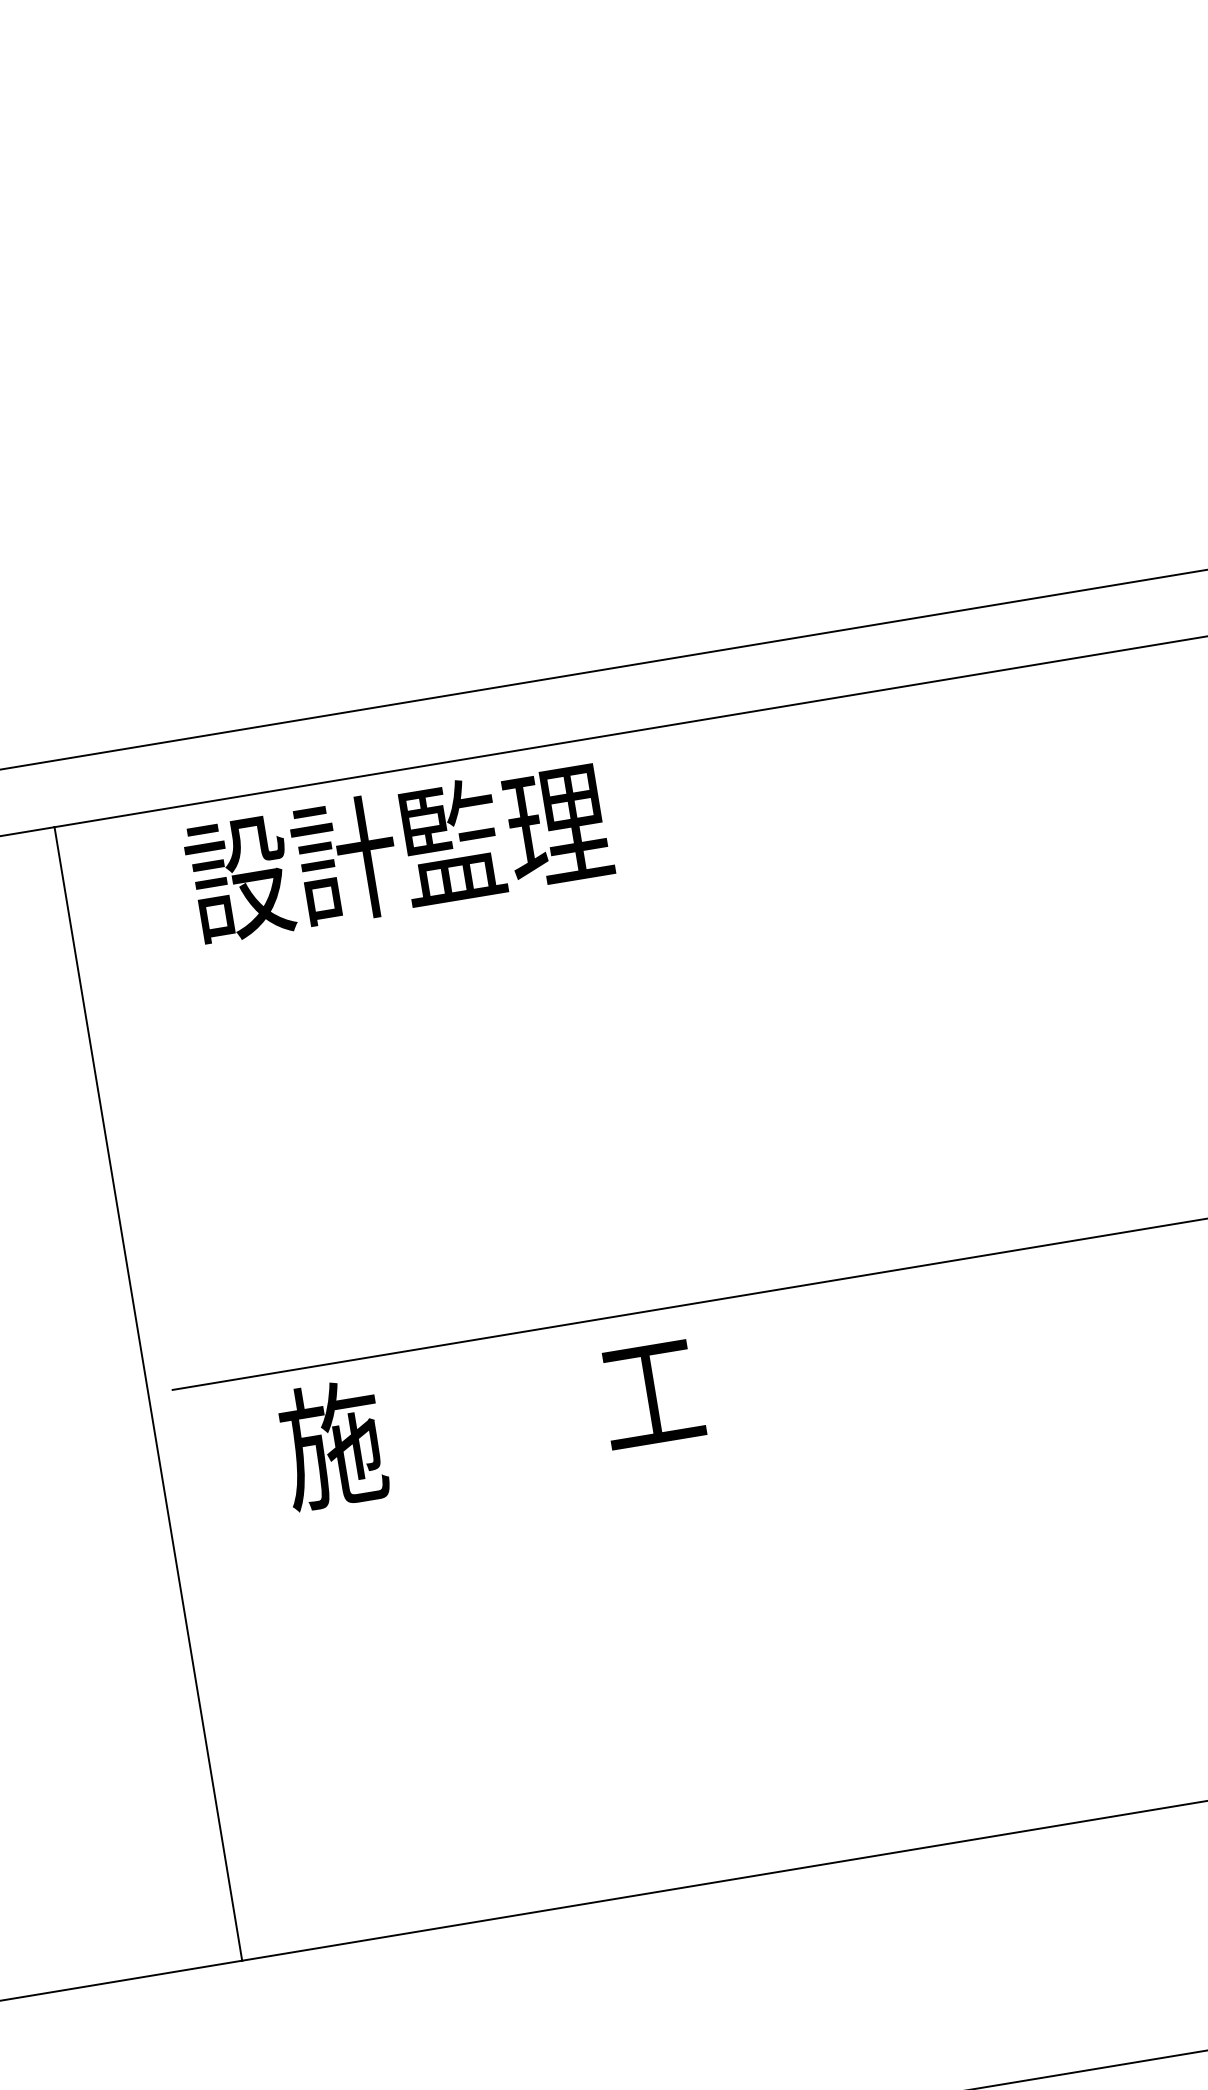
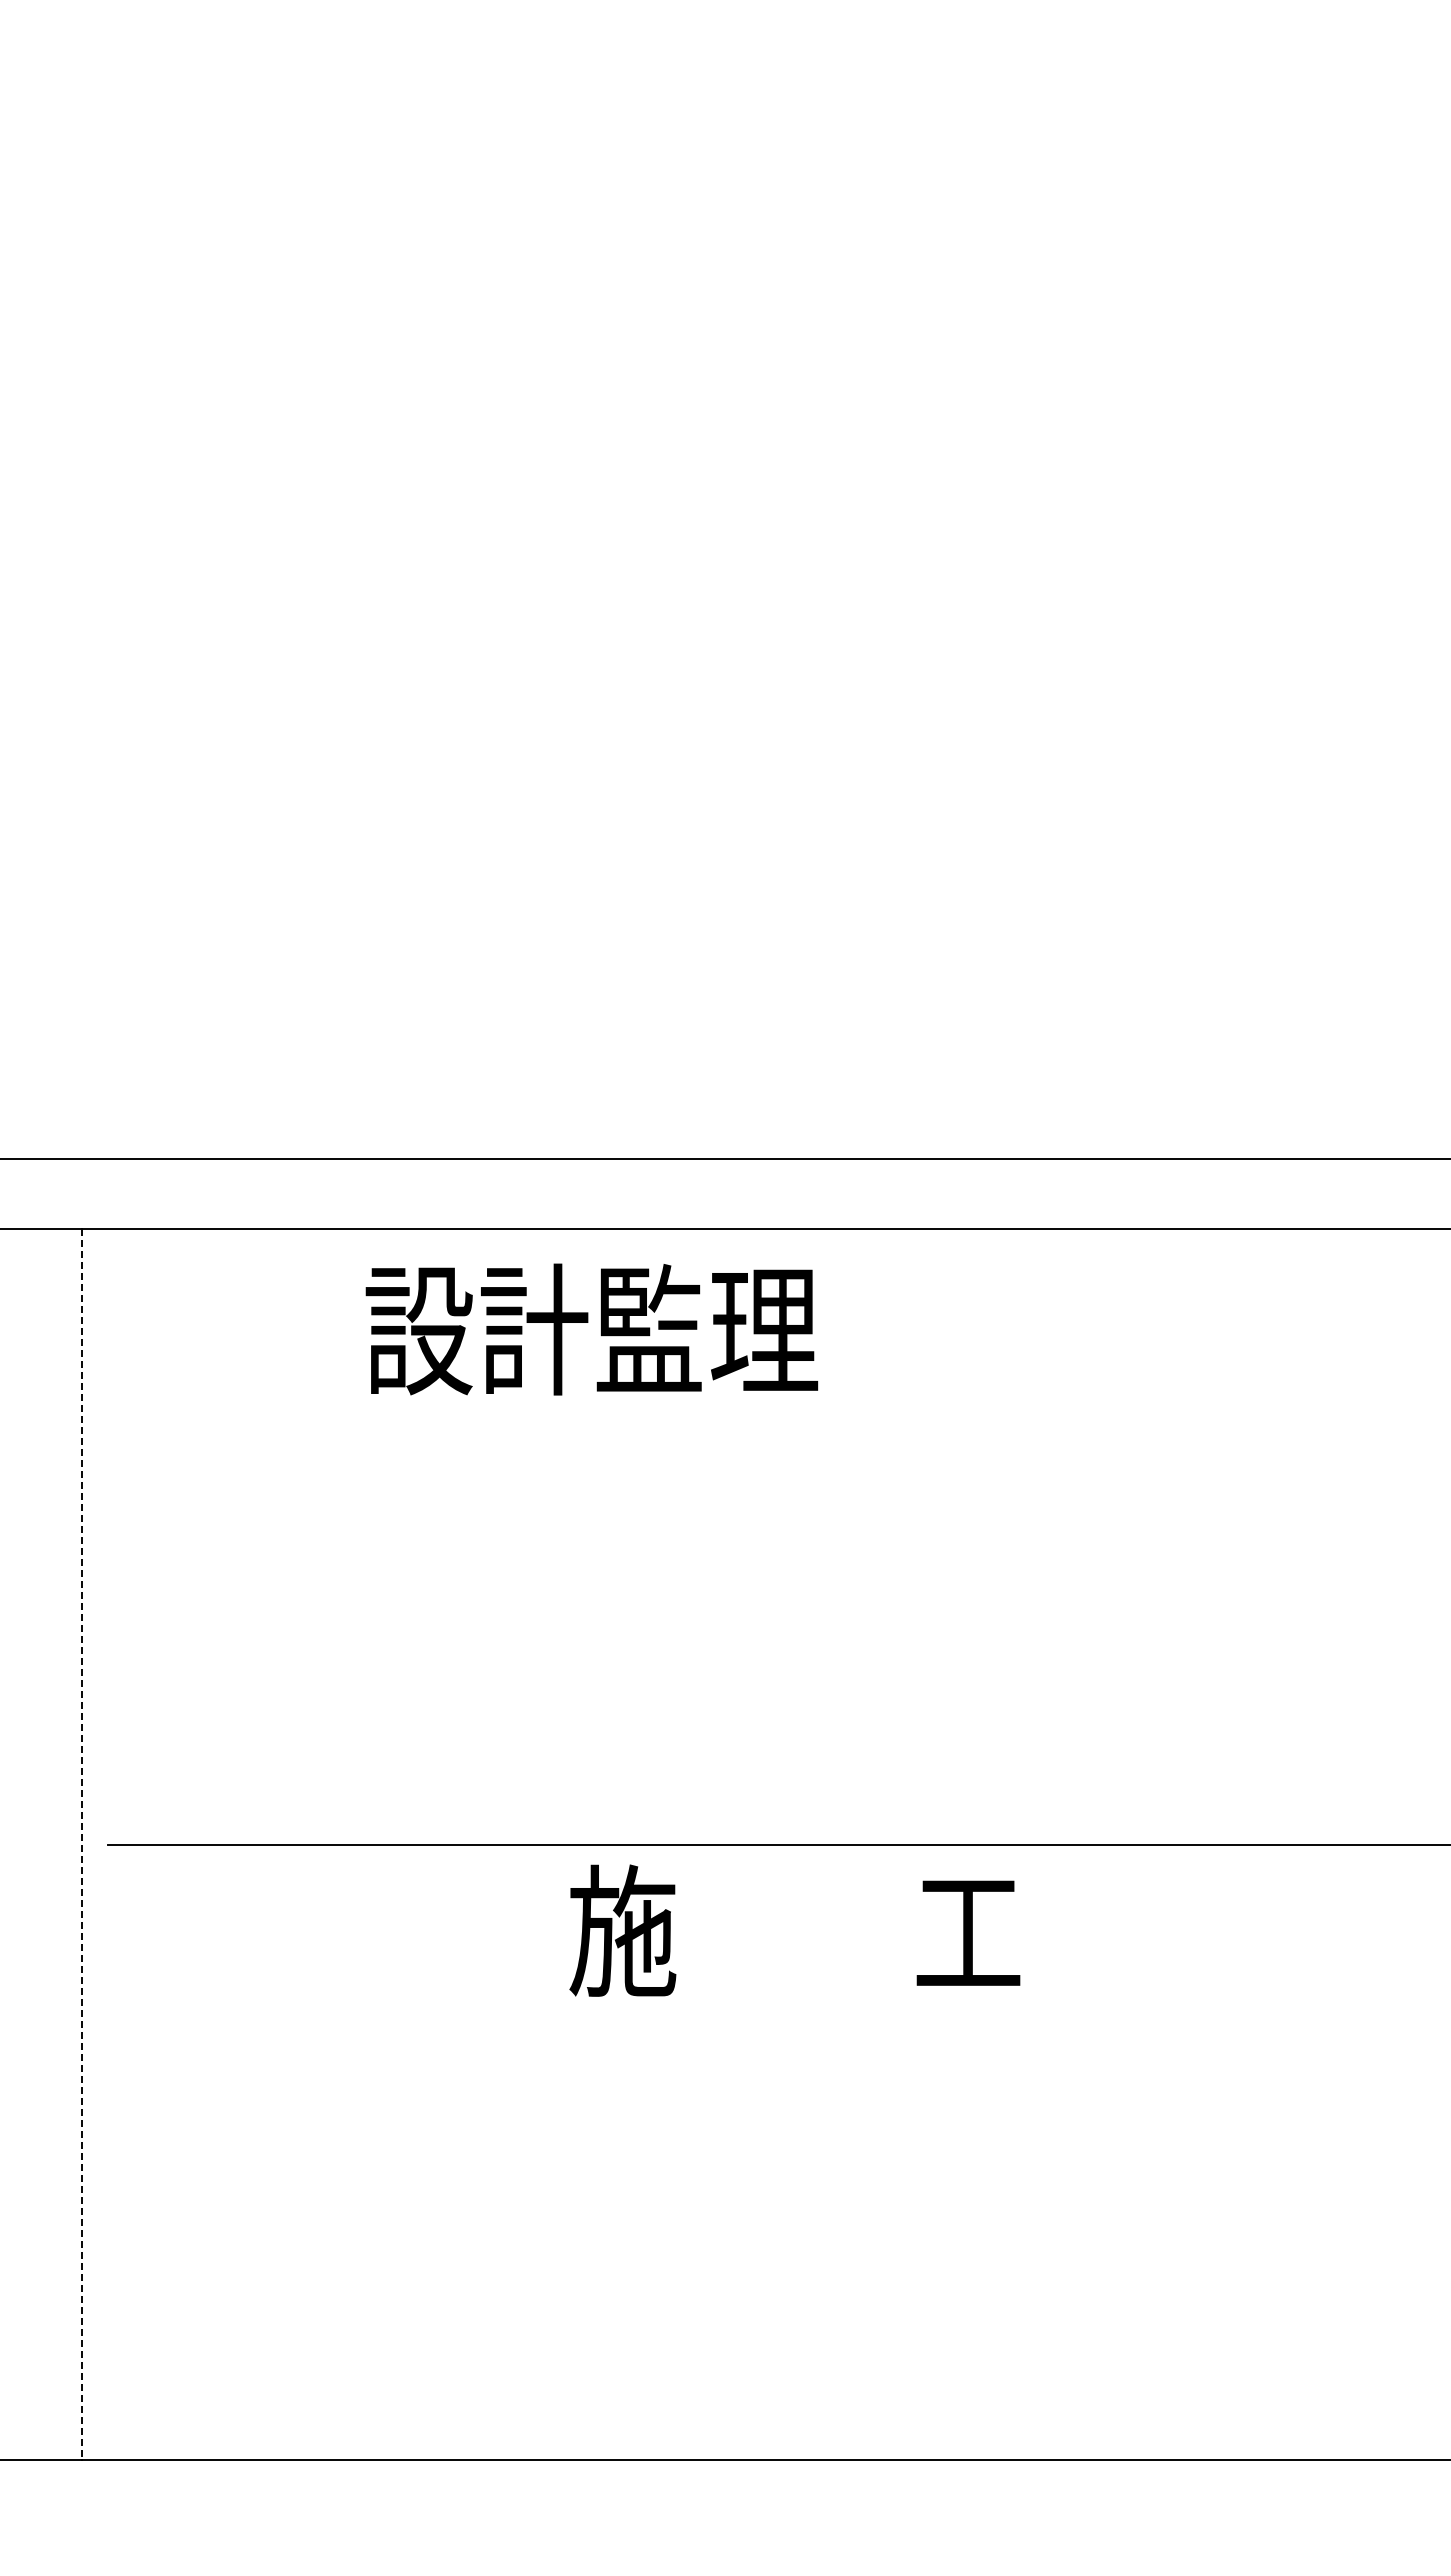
text: (398, 851) -> (591, 1329), moved
line: (148, 1394) -> (81, 1845), solid -> dashed
text: (491, 1418) -> (794, 1930), moved

